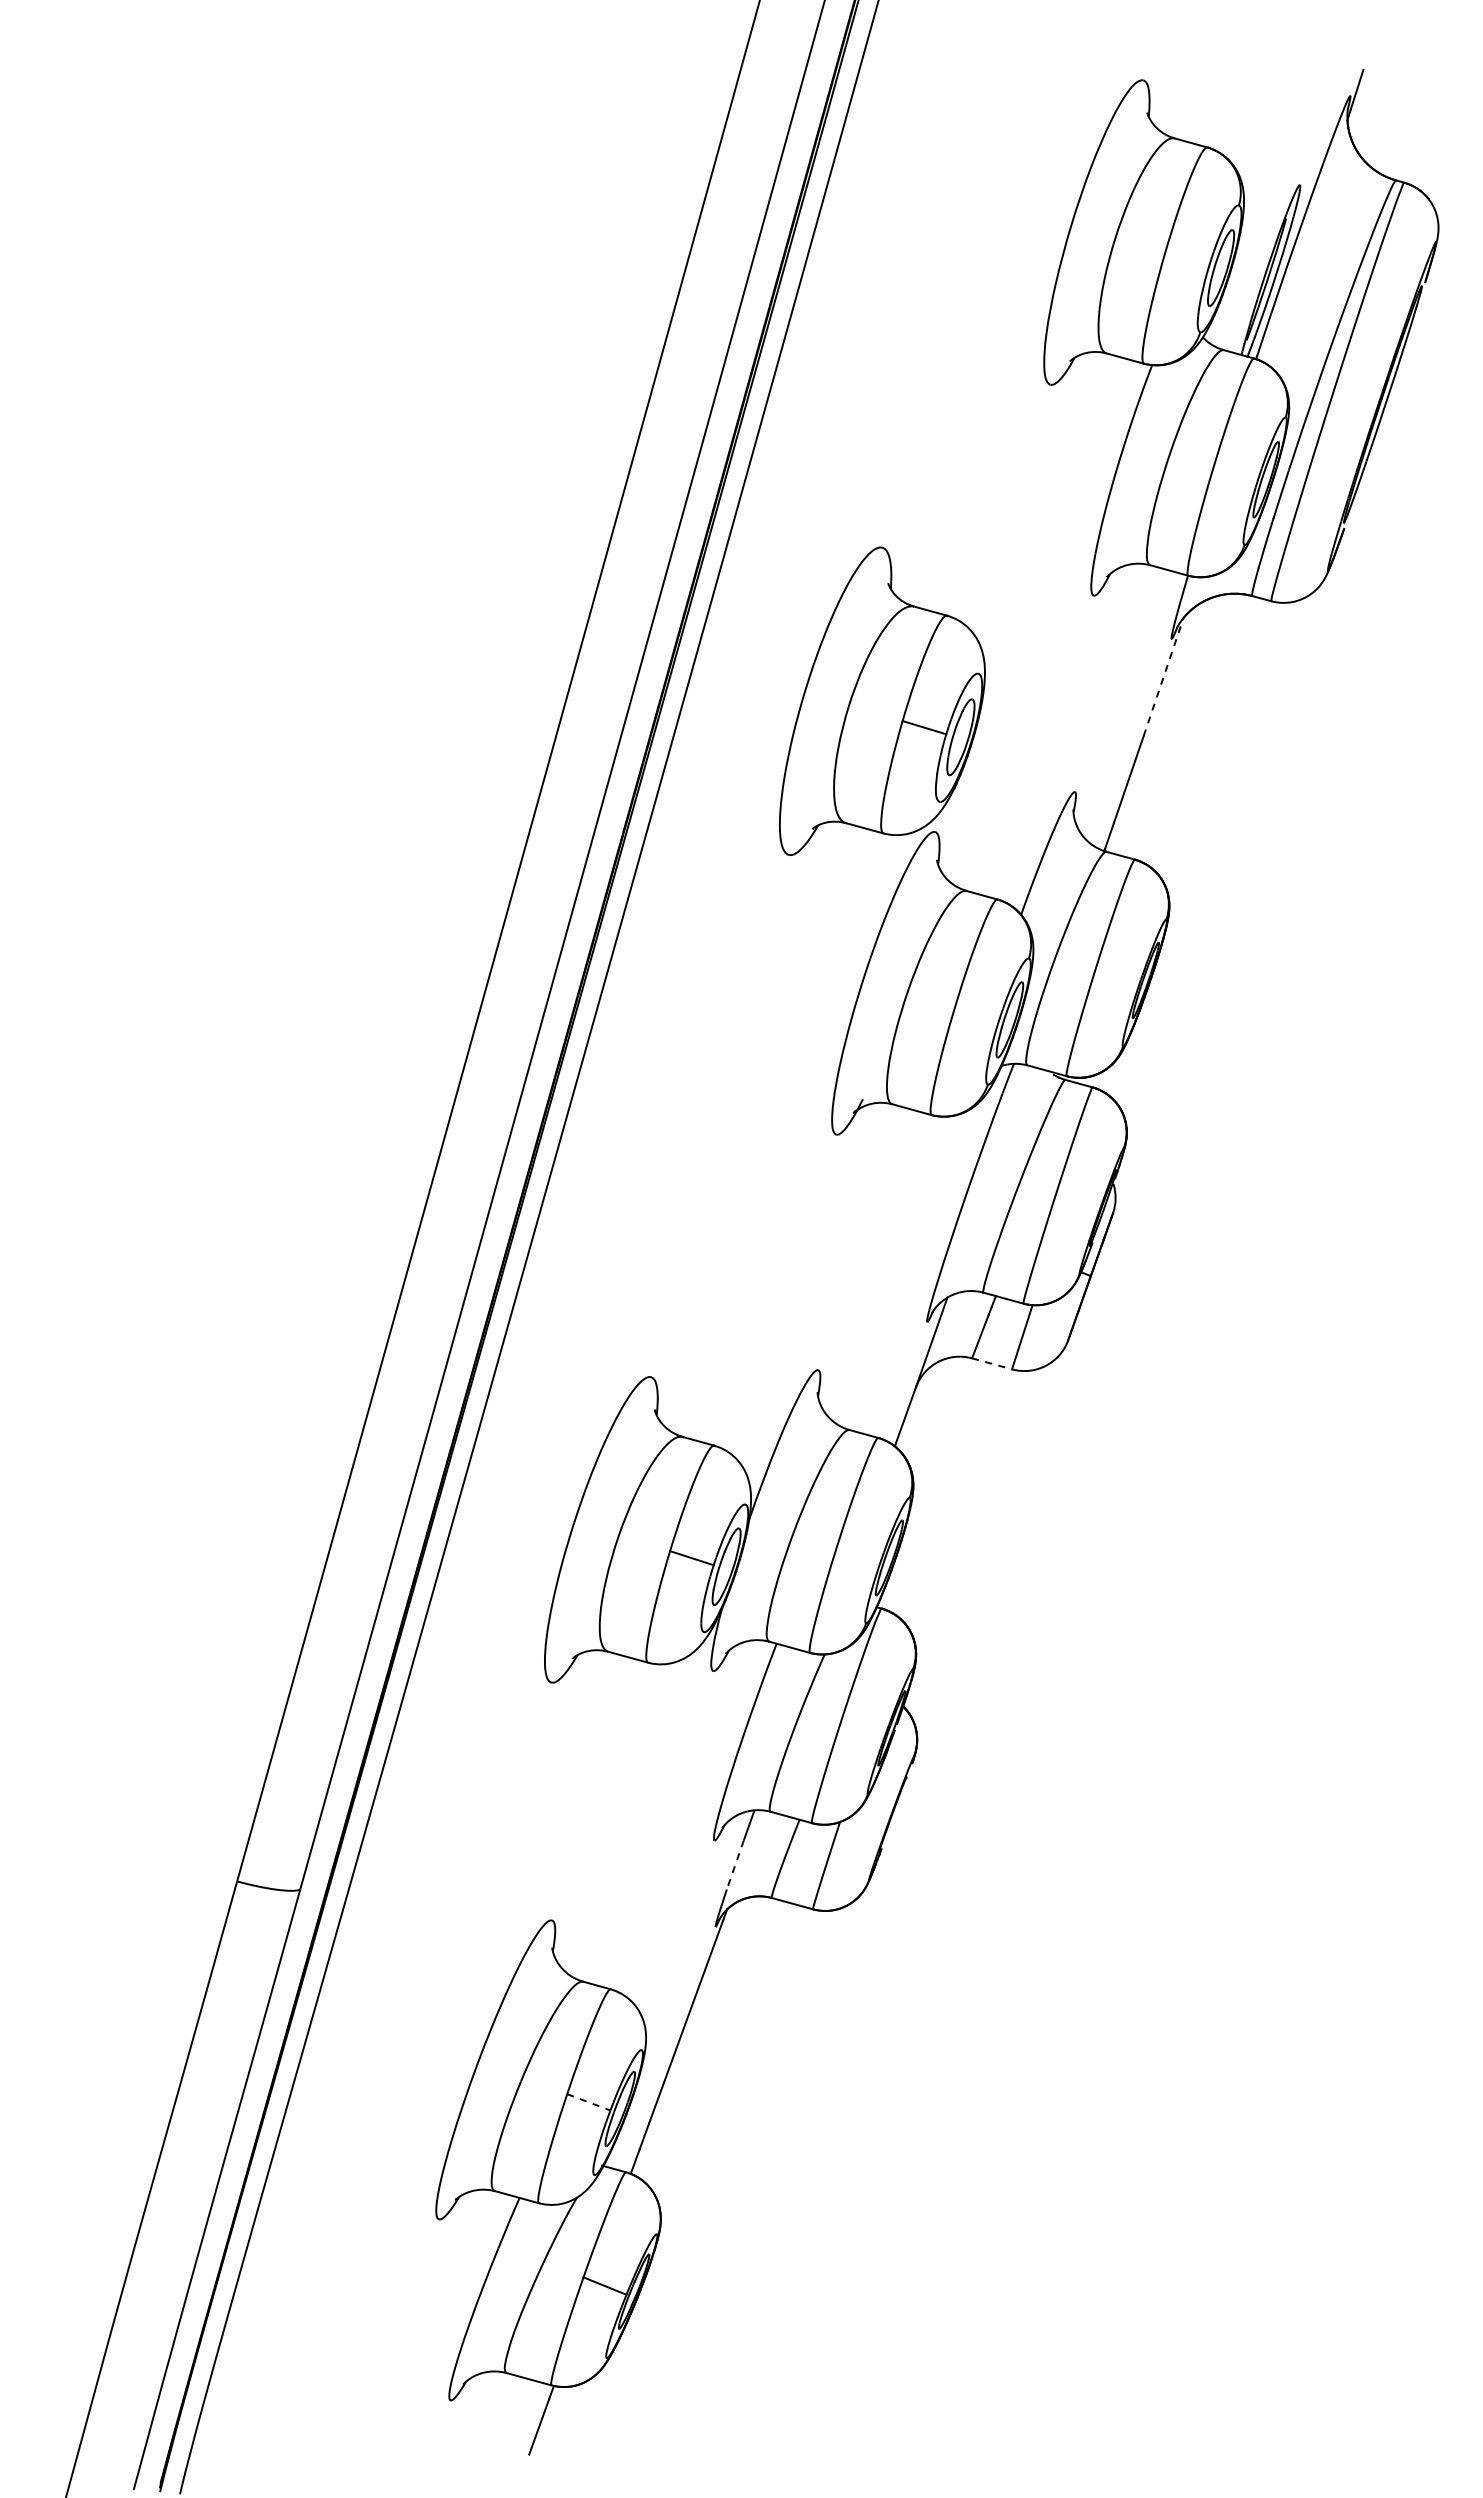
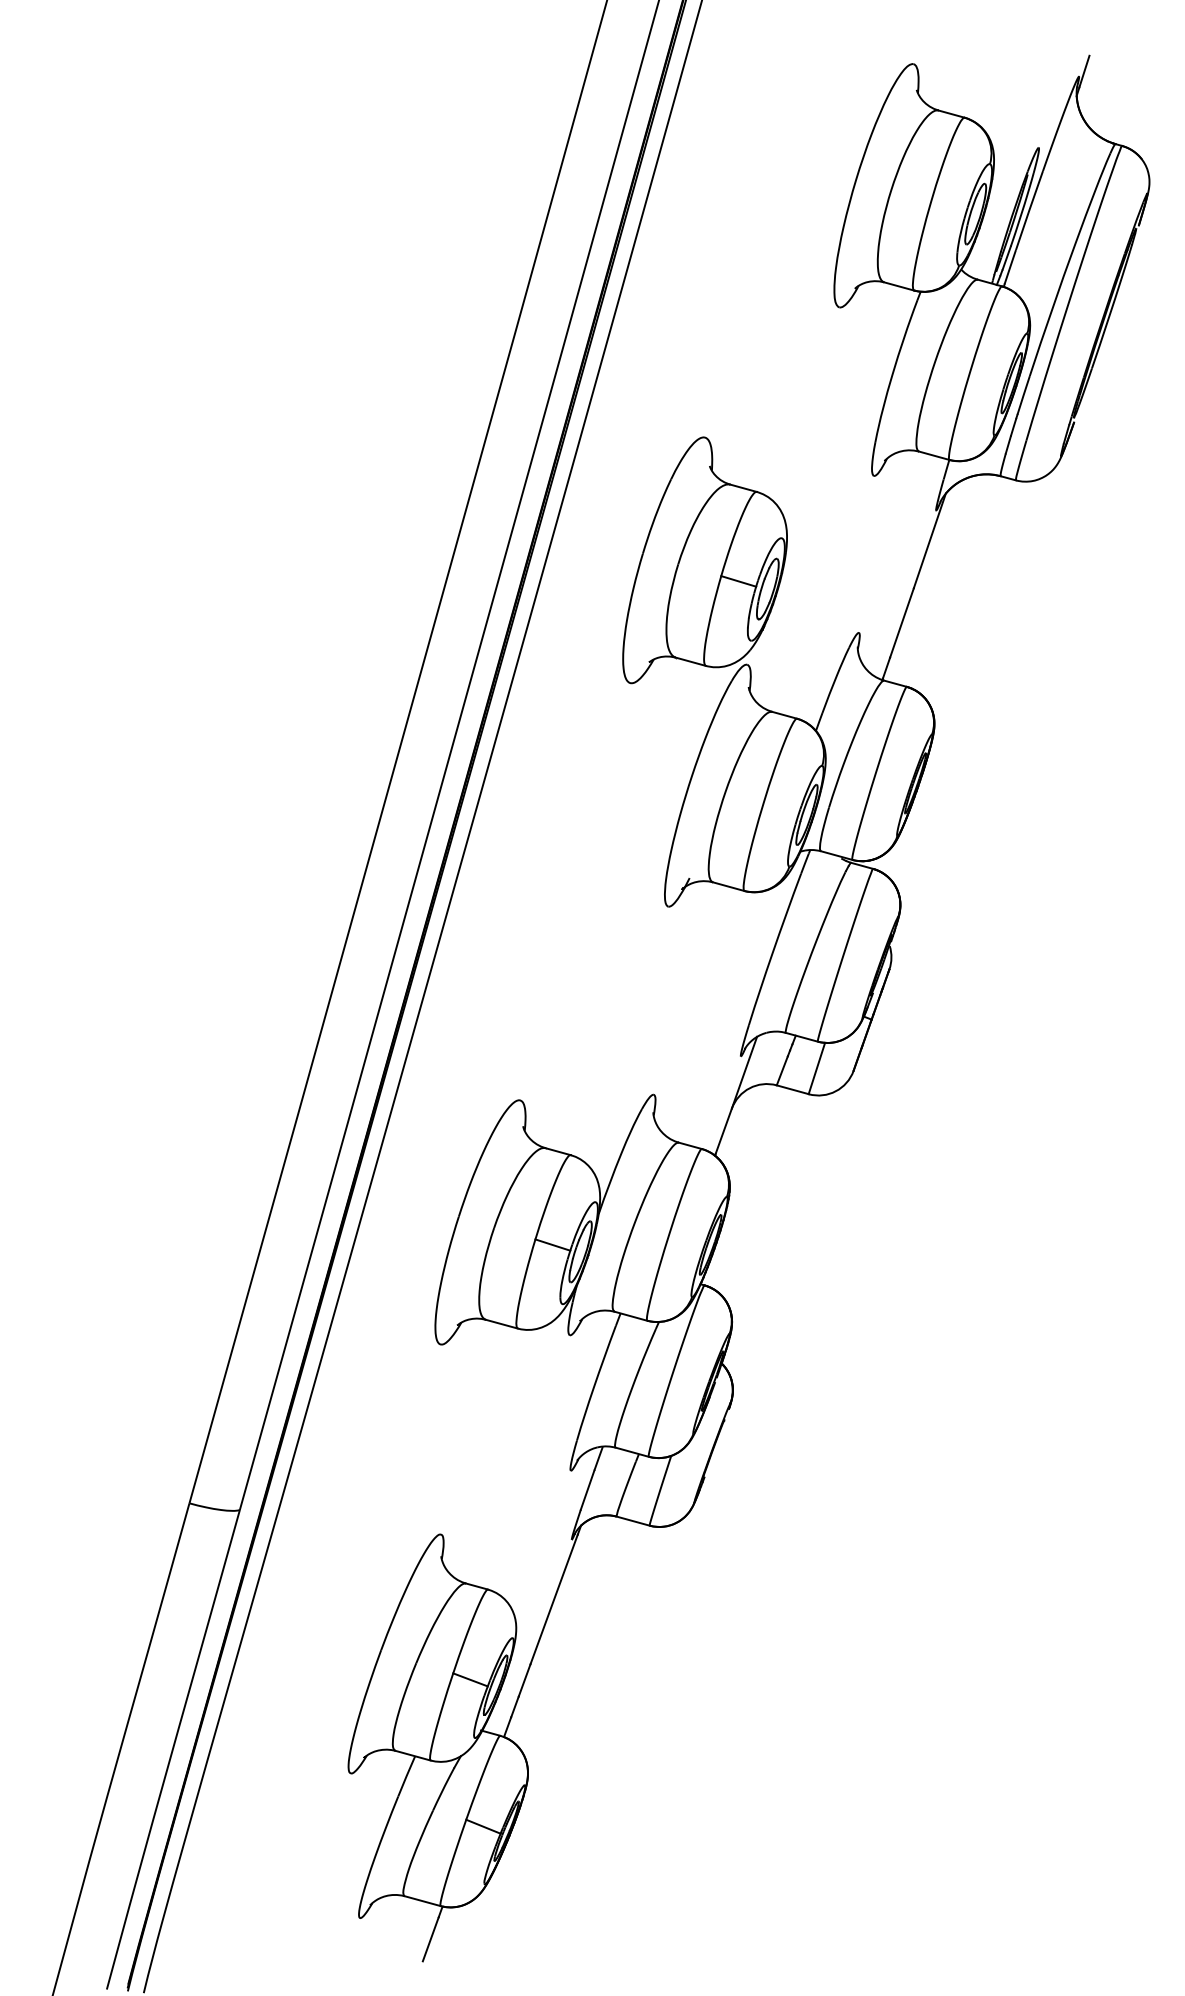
line: (1163, 676) -> (929, 540), dashed -> solid
line: (992, 1363) -> (793, 1089), dashed -> solid
line: (735, 1865) -> (587, 1490), dashed -> solid
line: (589, 2102) -> (471, 1680), dashed -> solid

